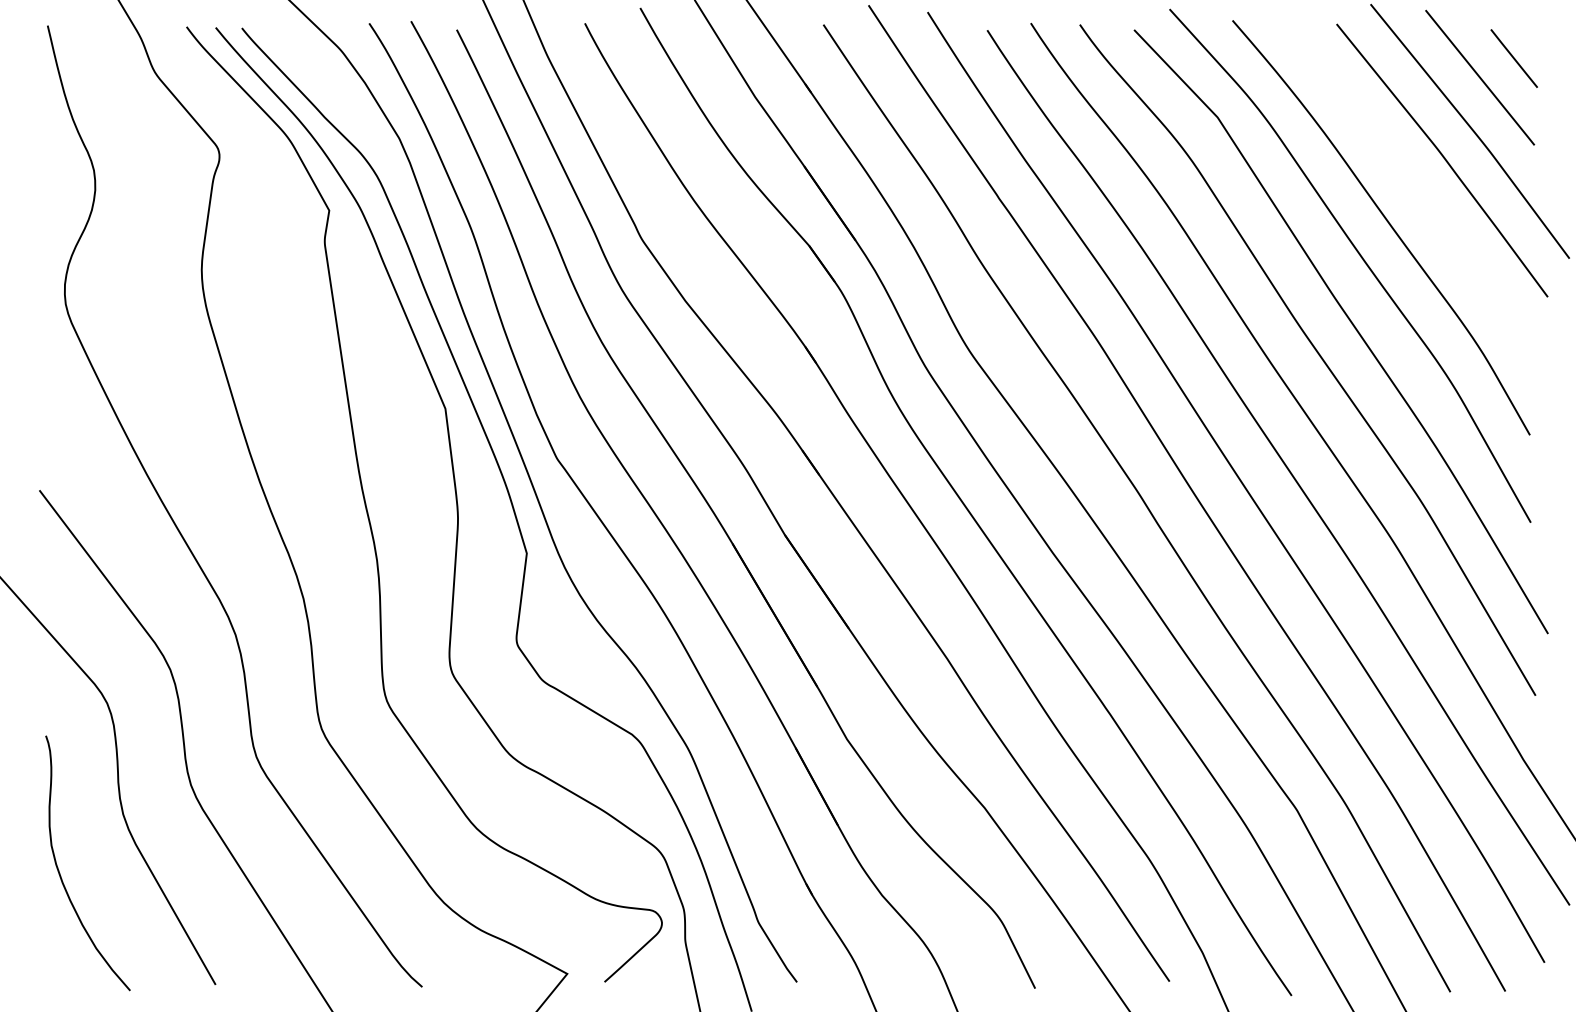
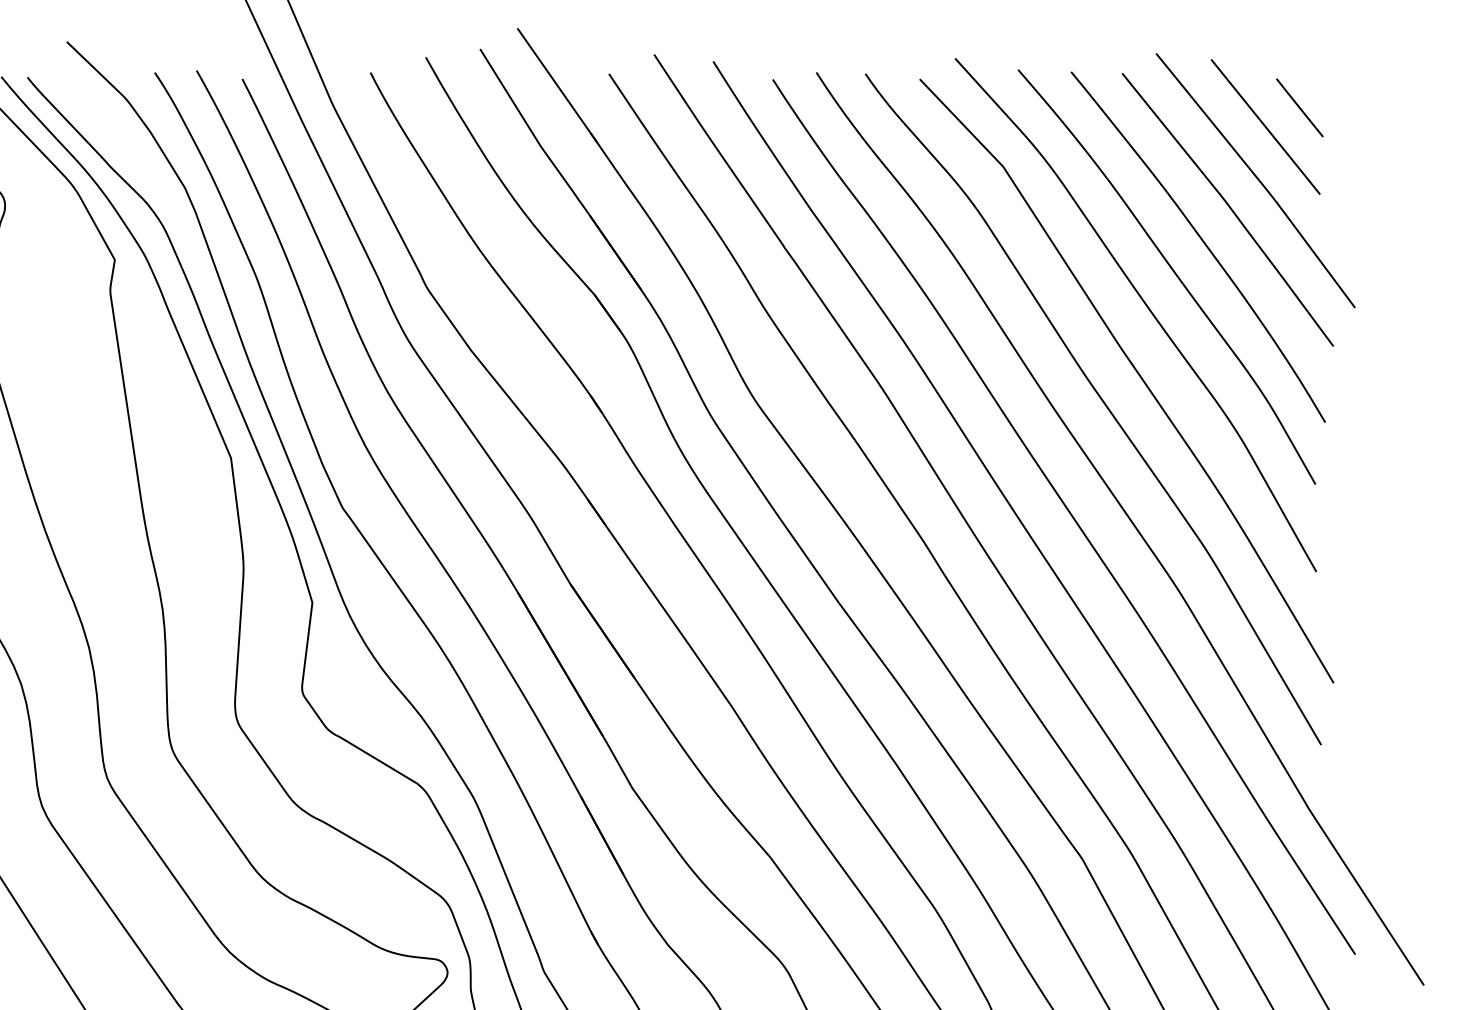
curve: (1416, 192) -> (1202, 241), added

